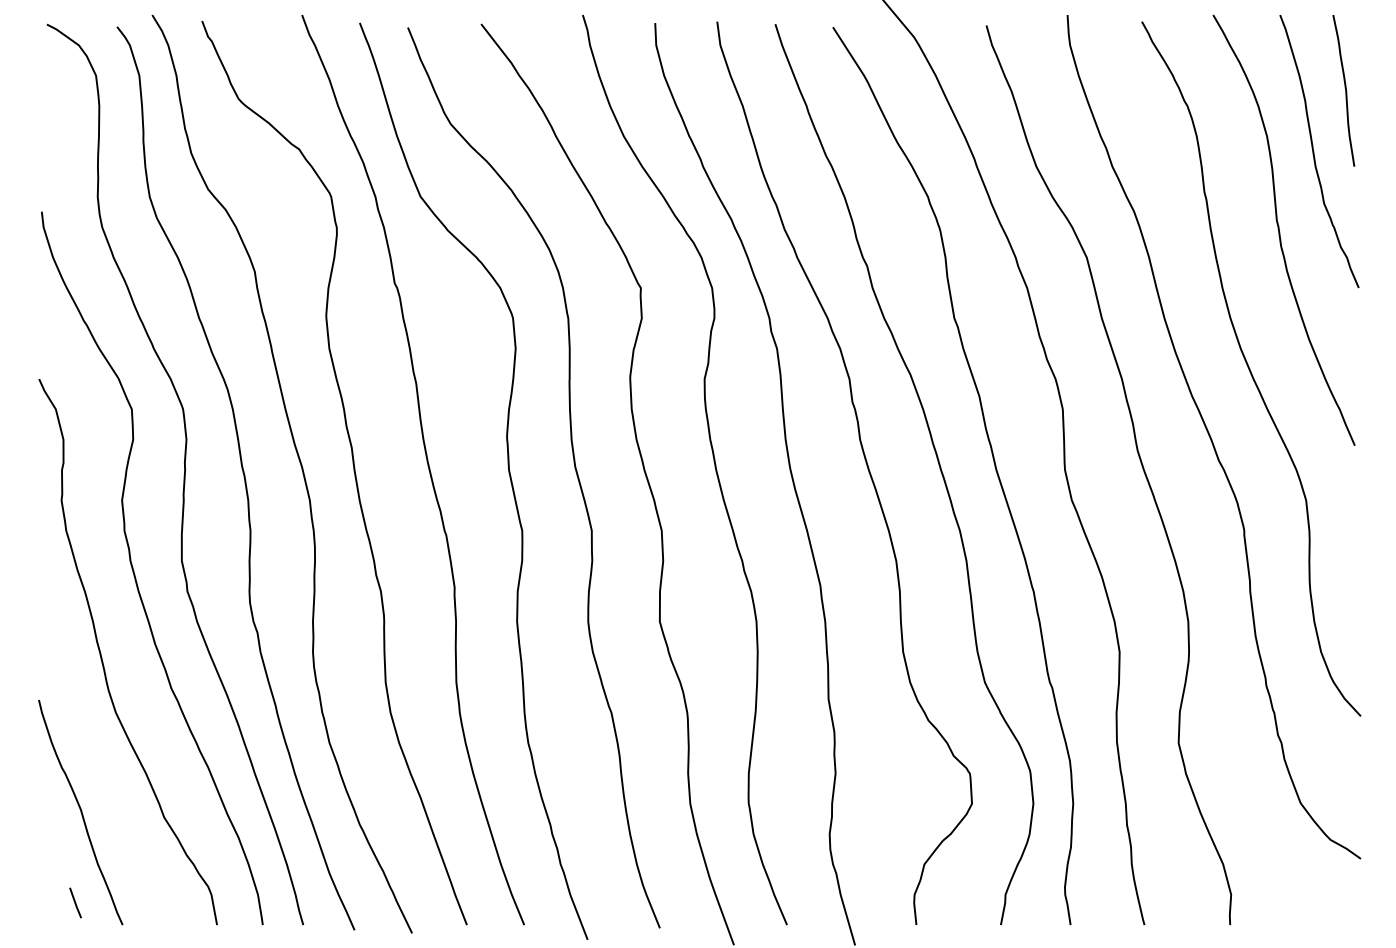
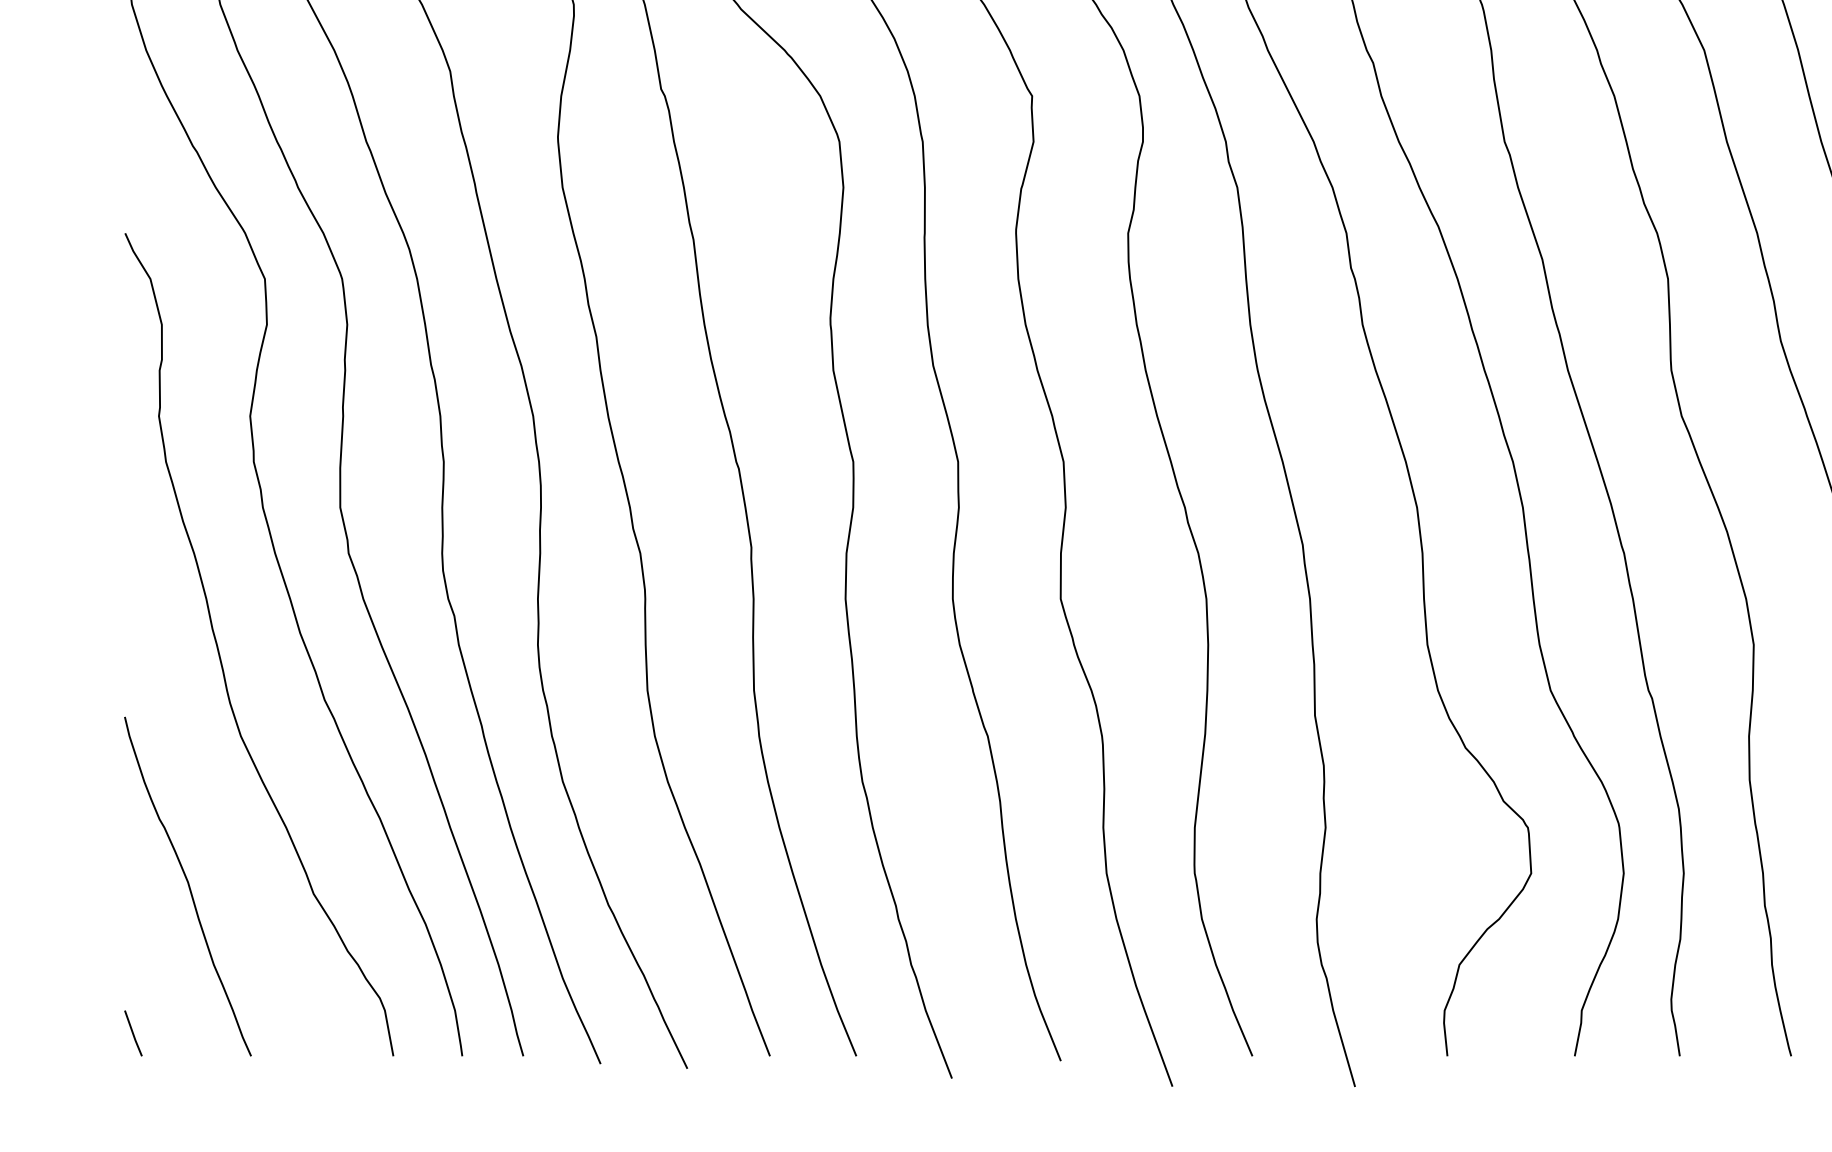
line: (75, 902) -> (133, 1032), moved

